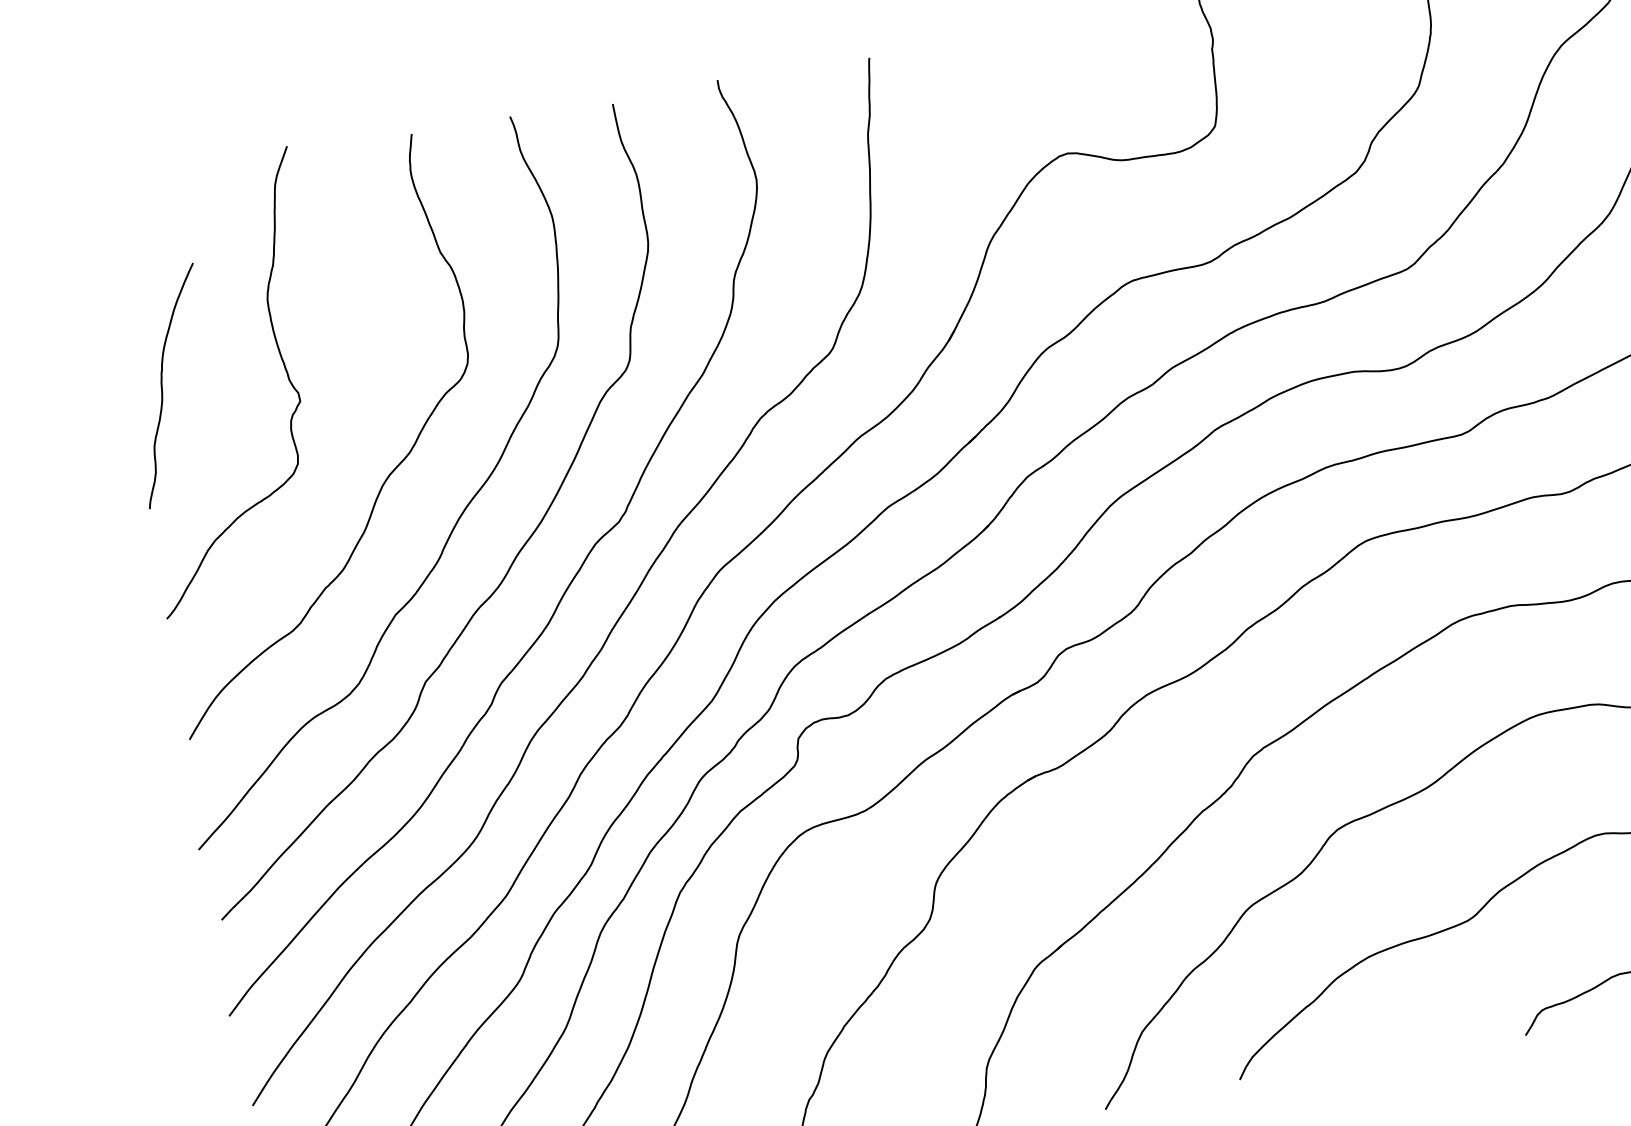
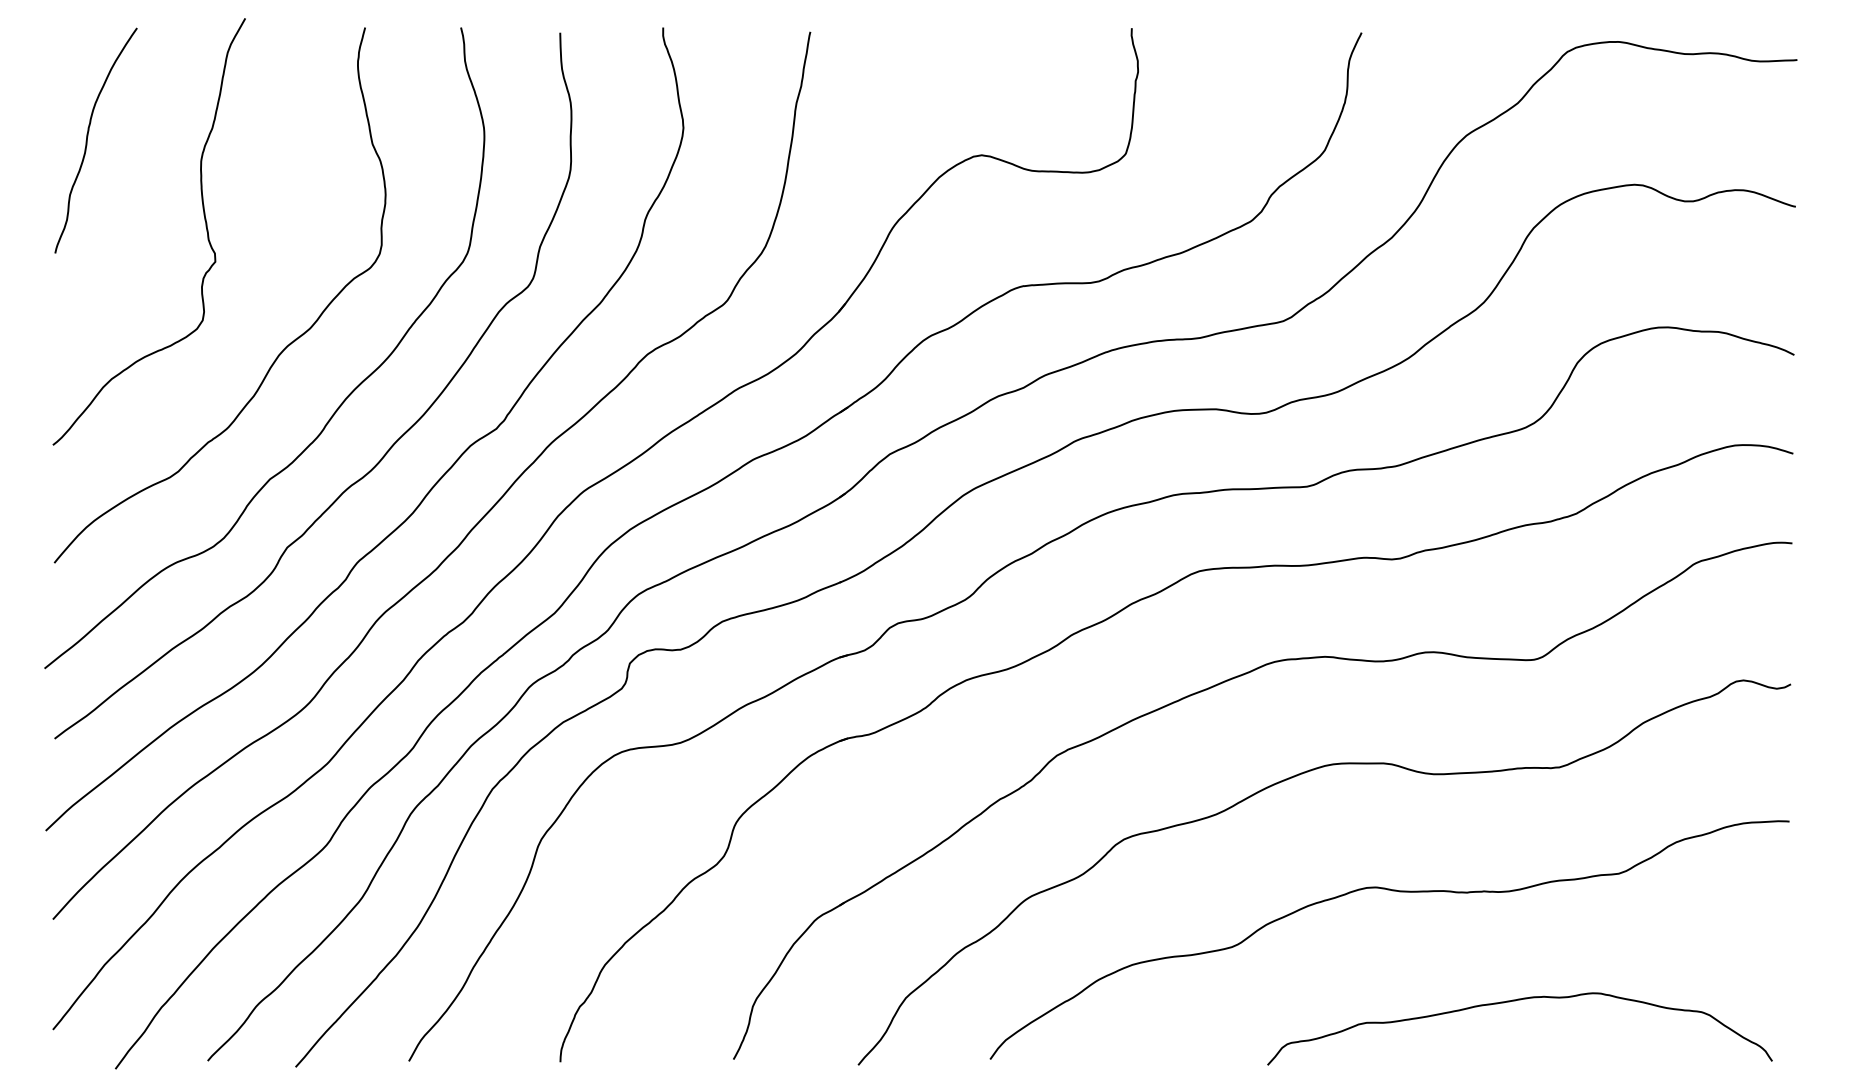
curve: (162, 387) -> (87, 140), moved

